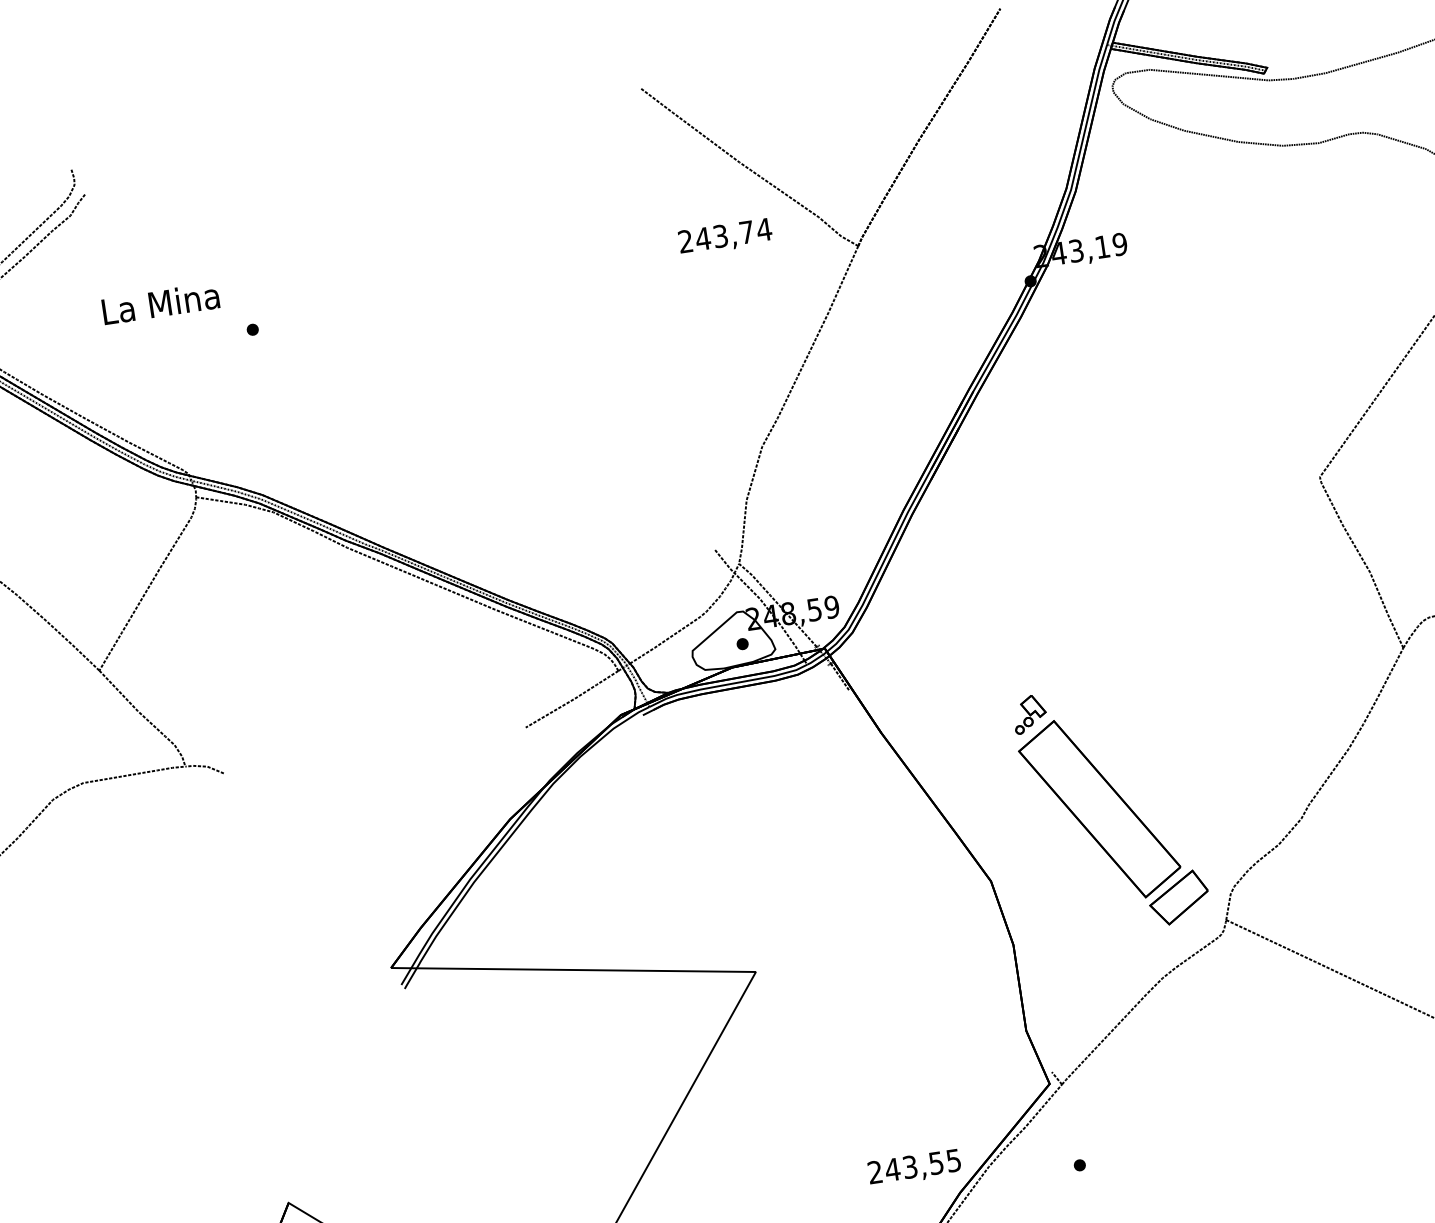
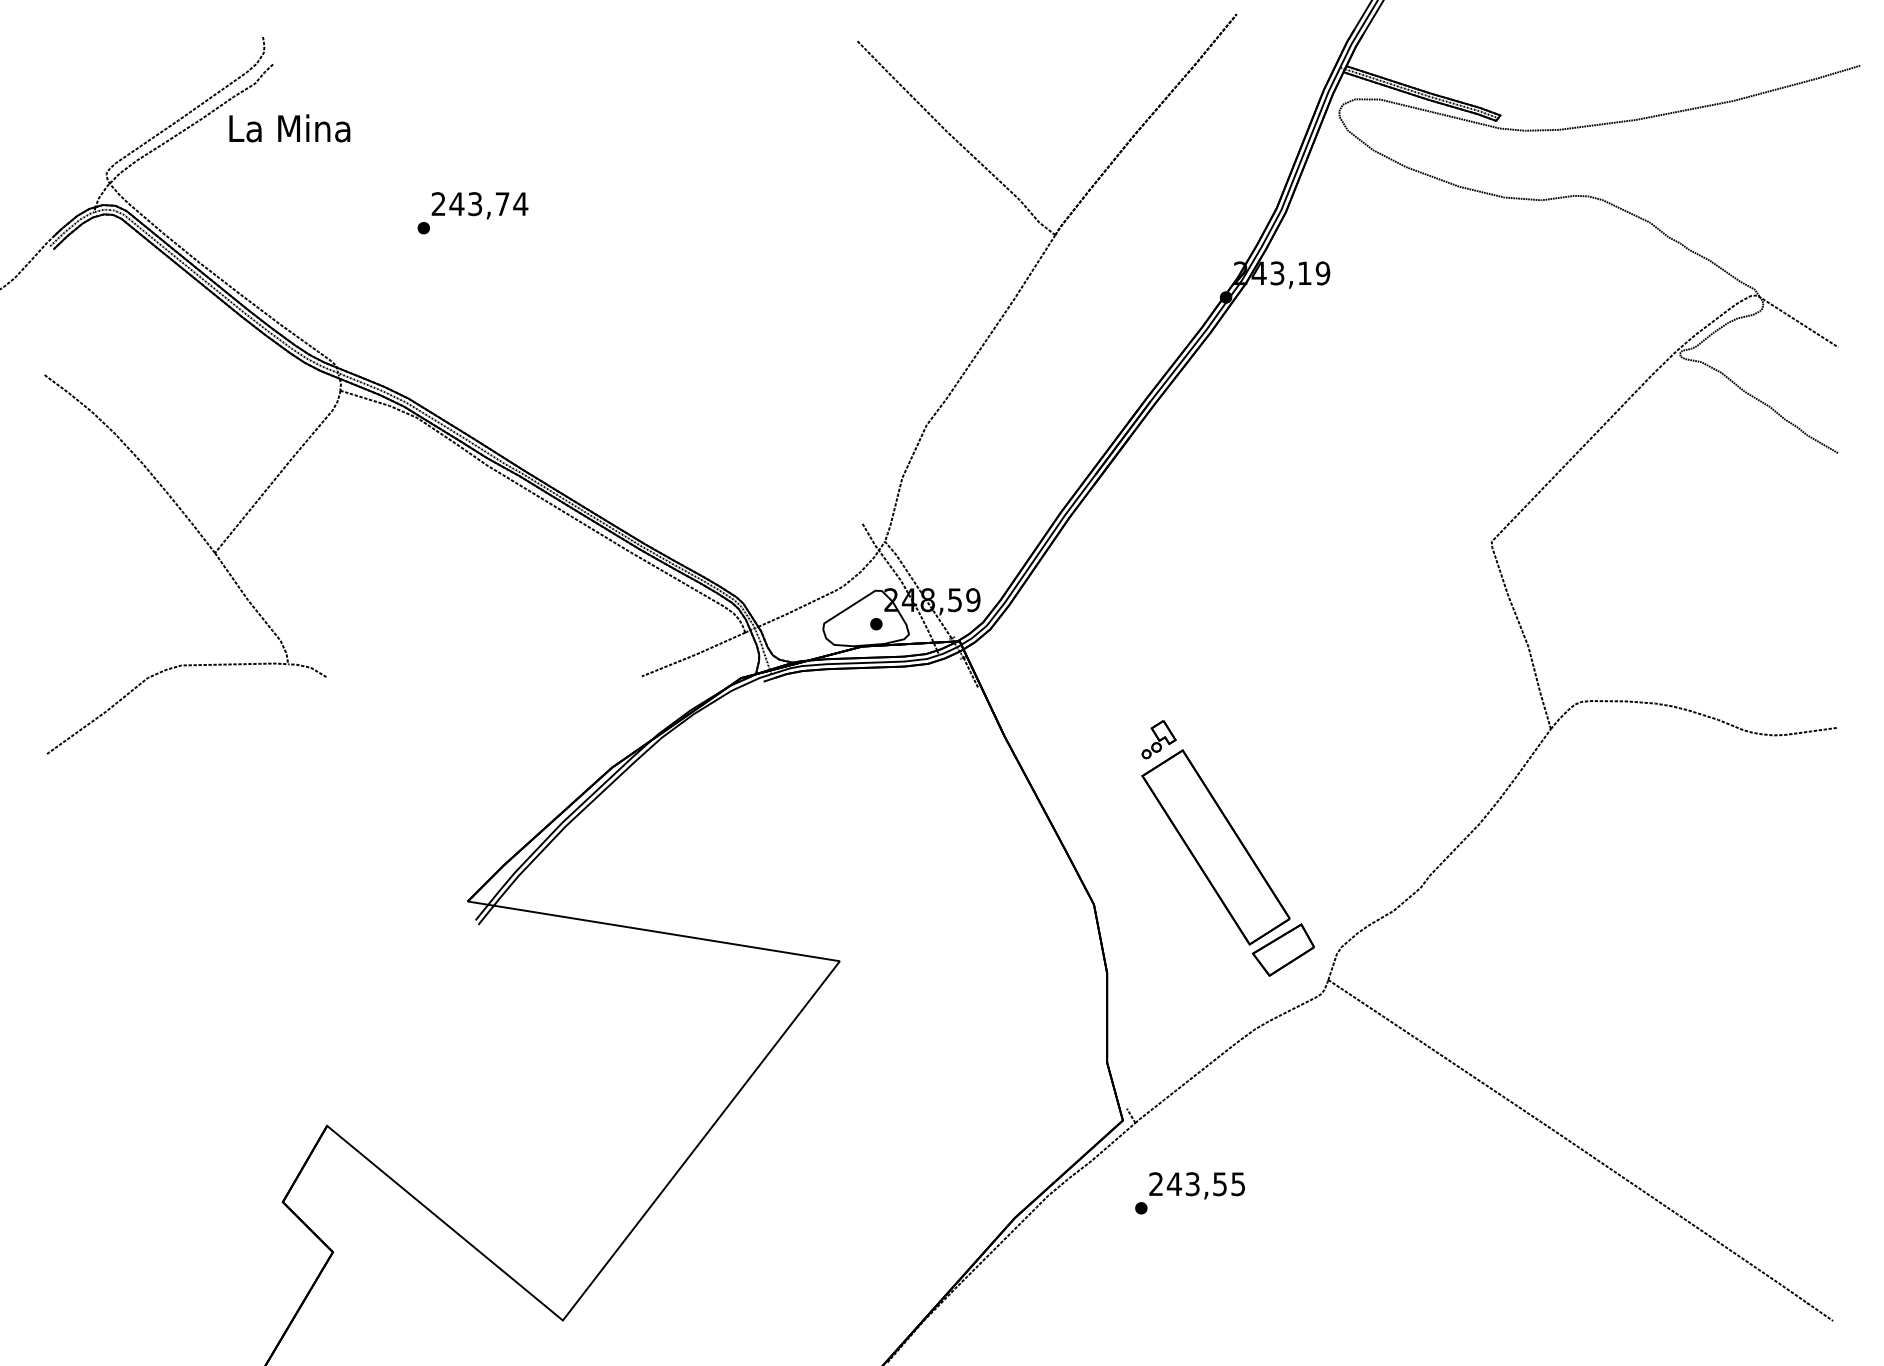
text: (724, 237) -> (479, 205), moved
text: (160, 303) -> (289, 128), moved
text: (914, 1167) -> (1196, 1185), moved

